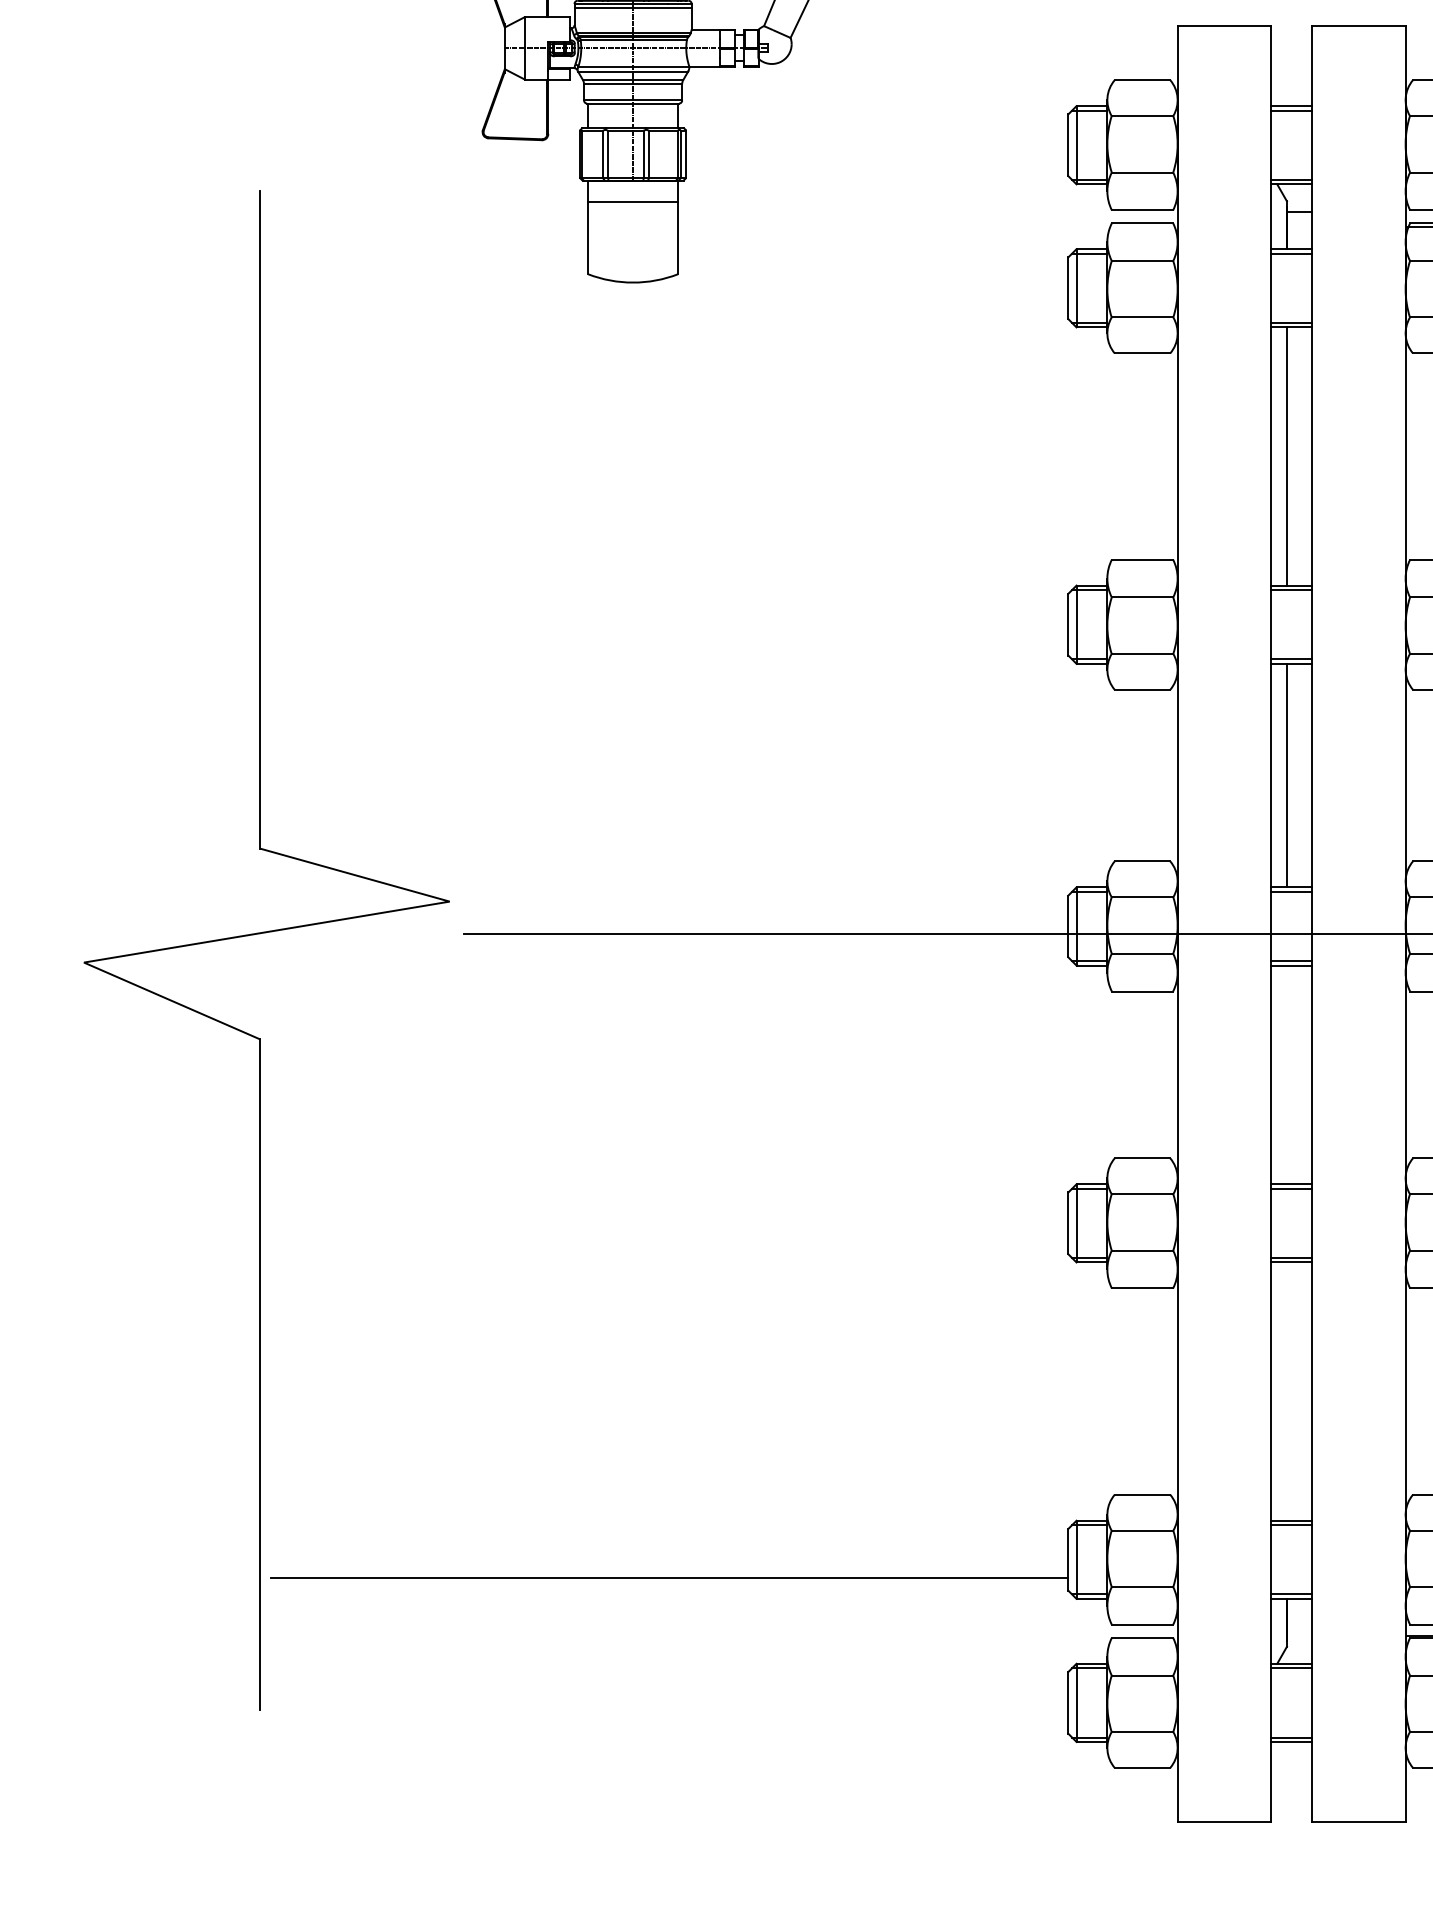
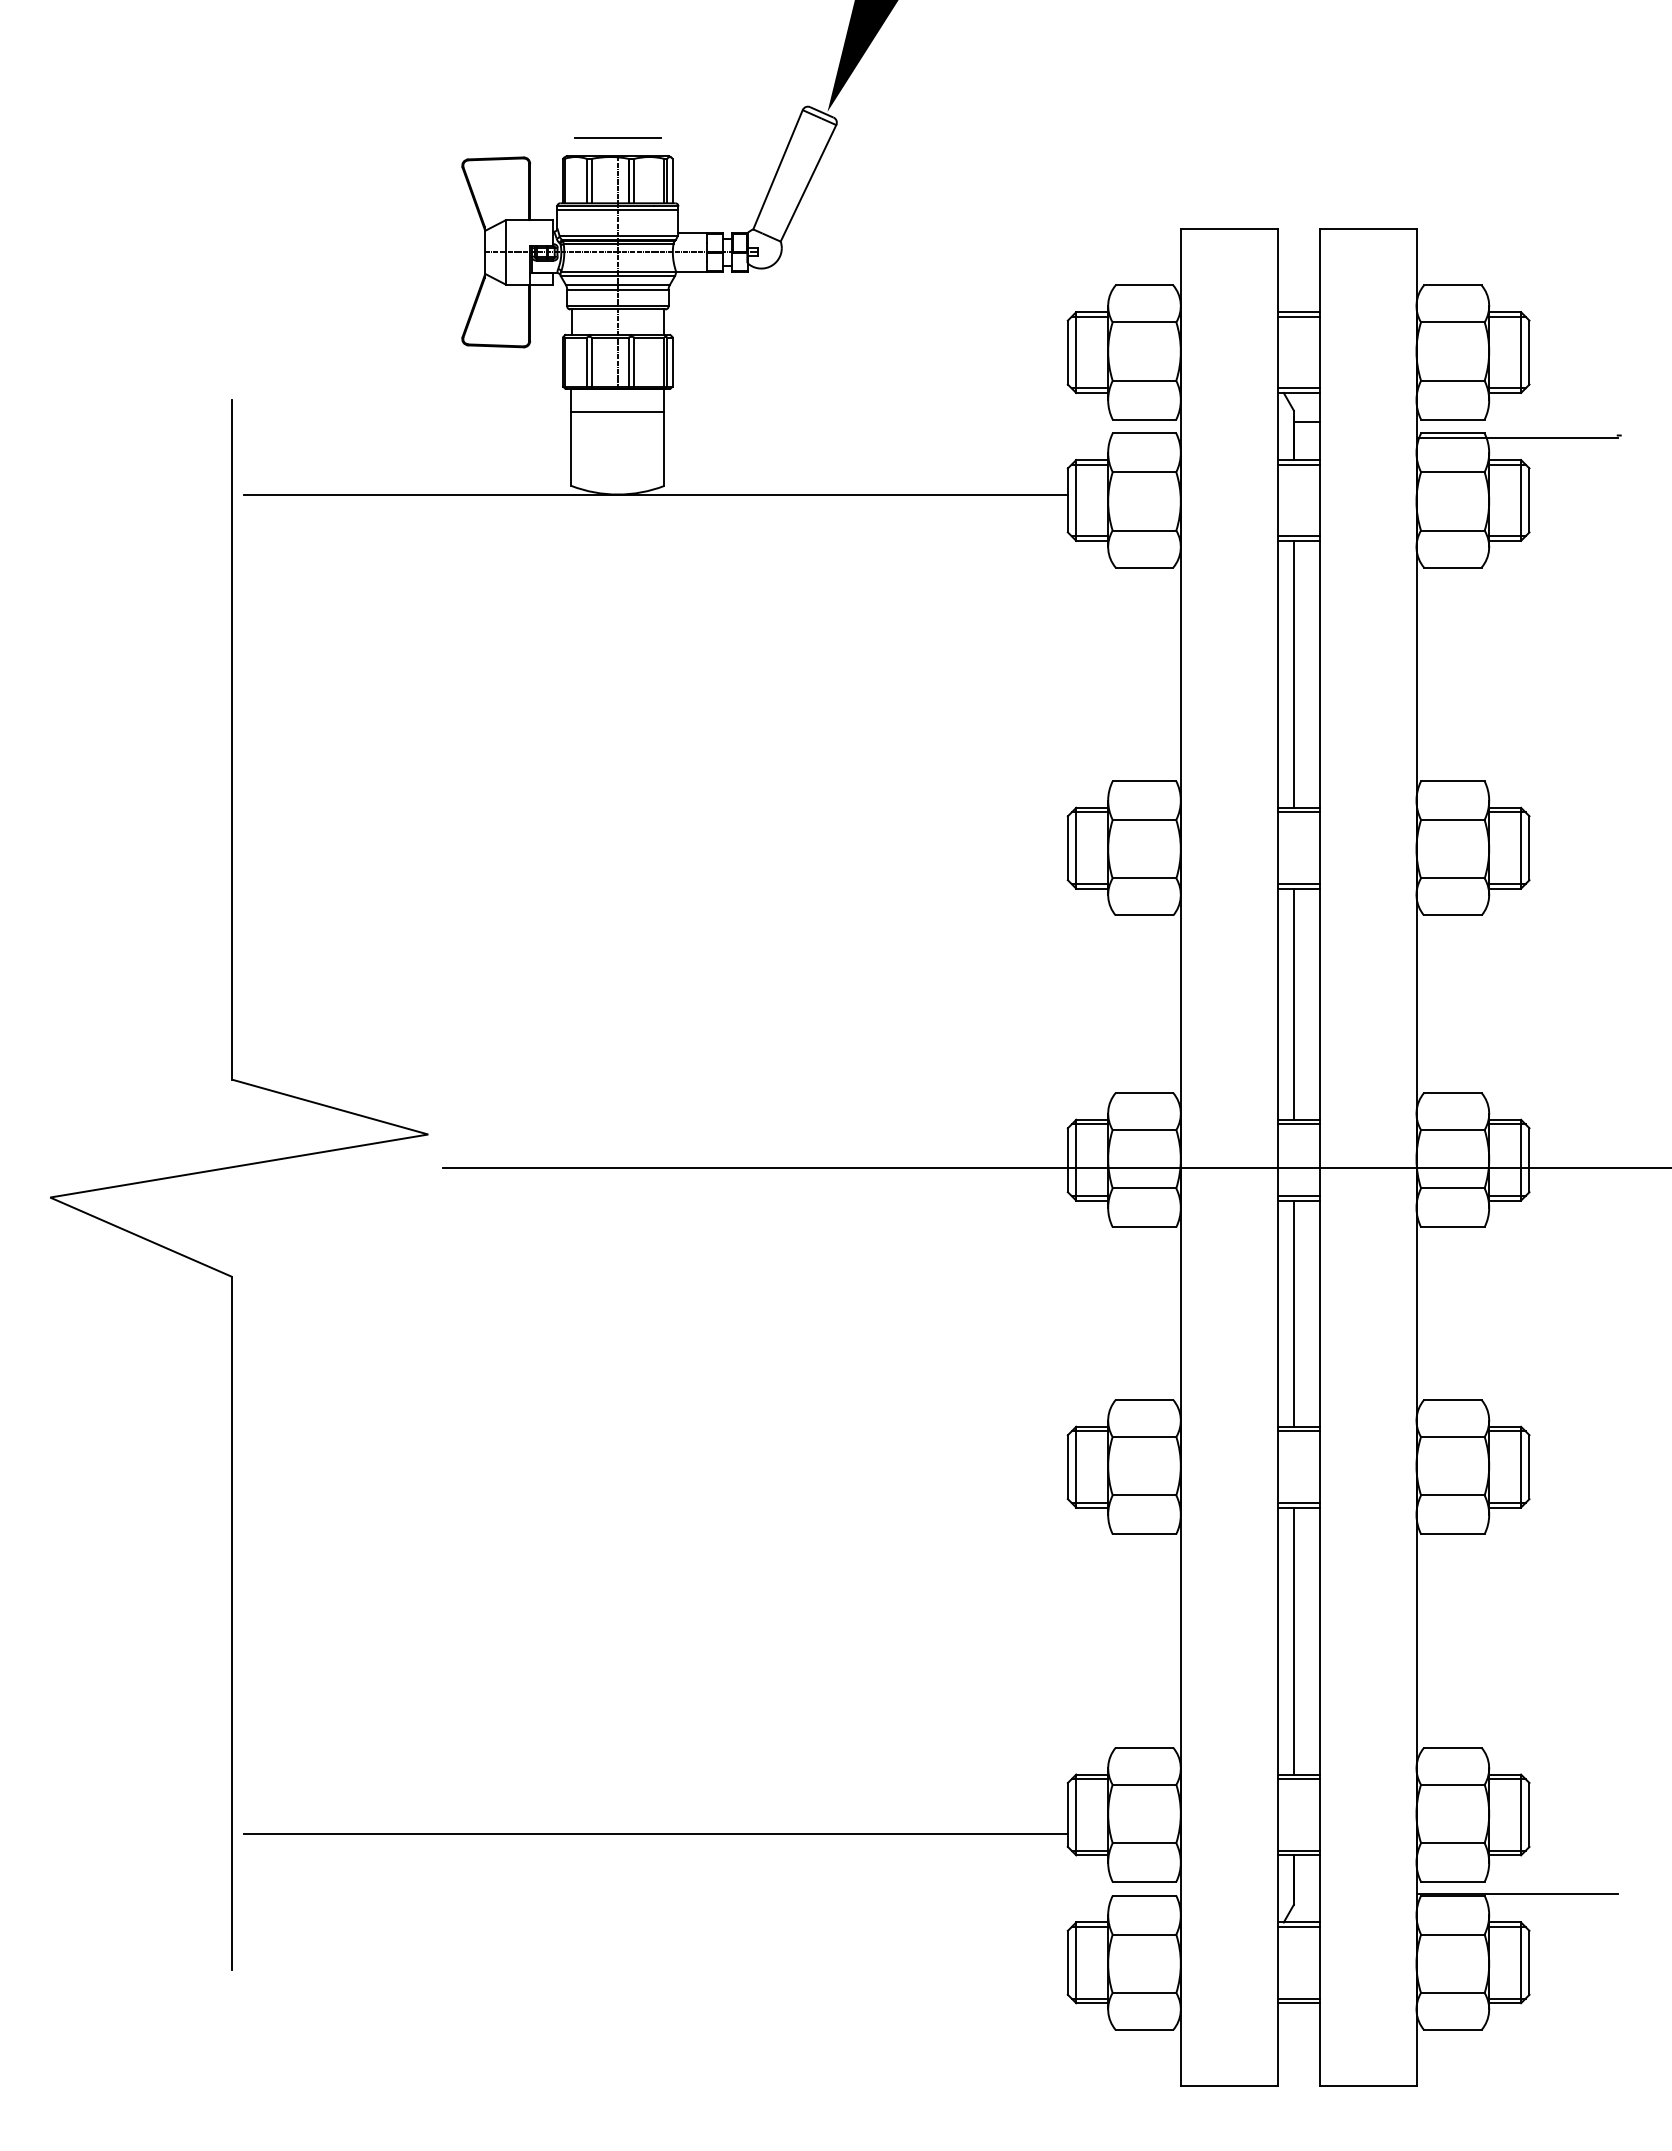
line: (670, 282) -> (656, 494), added
line: (1286, 1074) -> (1293, 1313), added
line: (1286, 1391) -> (1293, 1640), added

